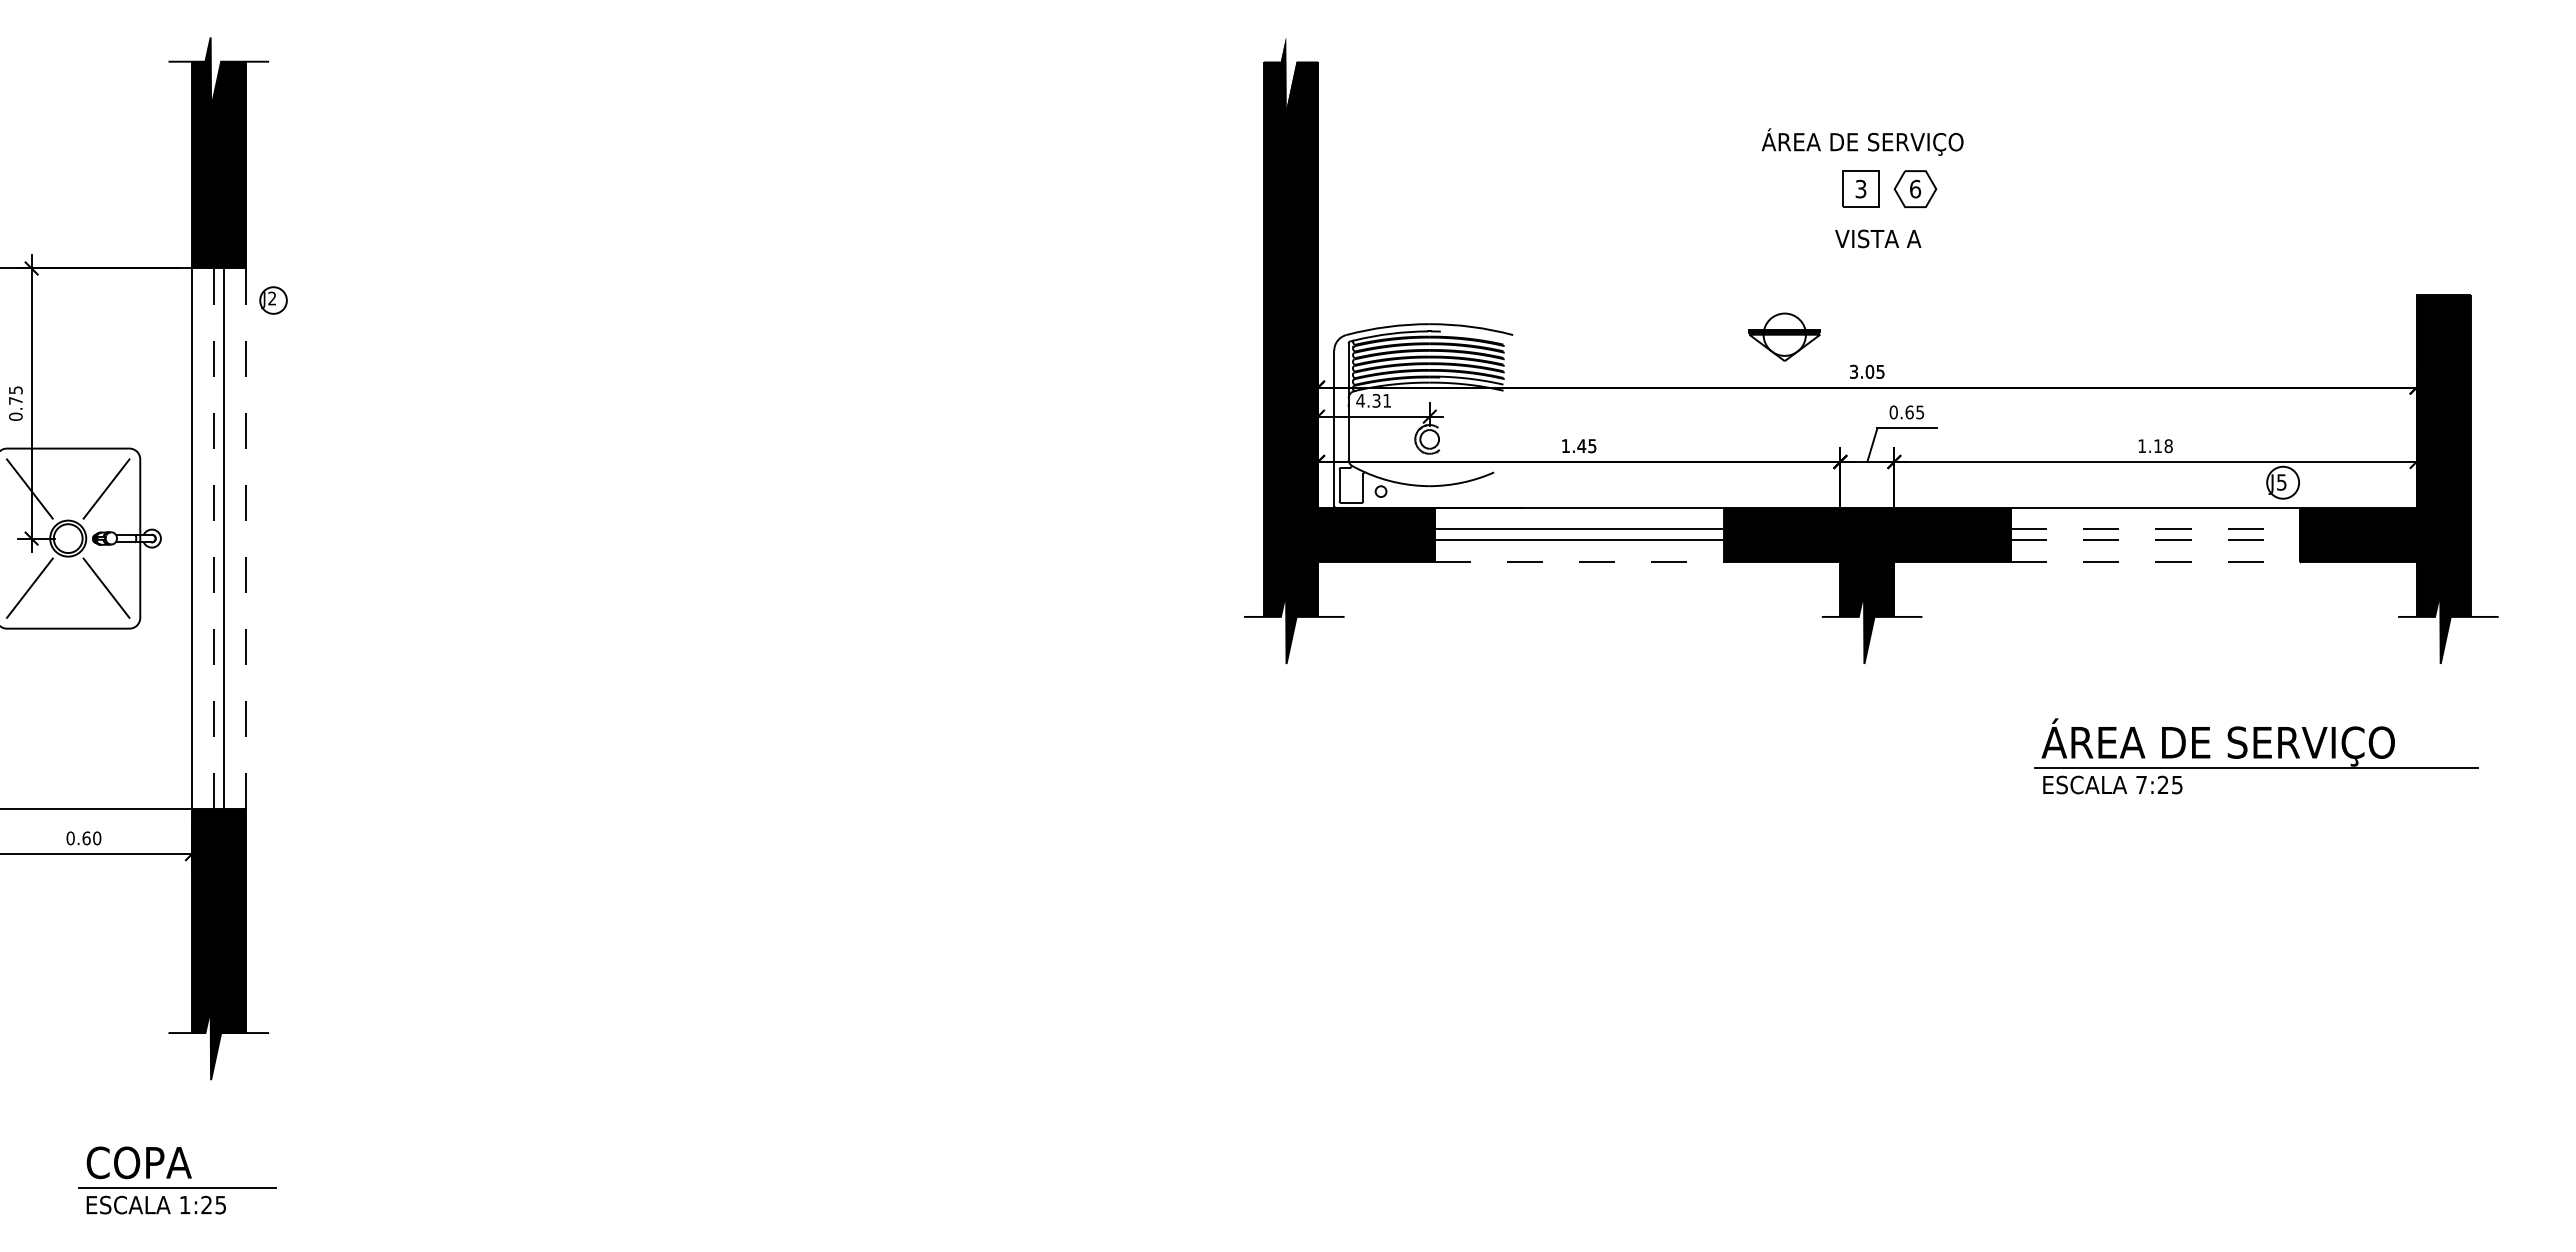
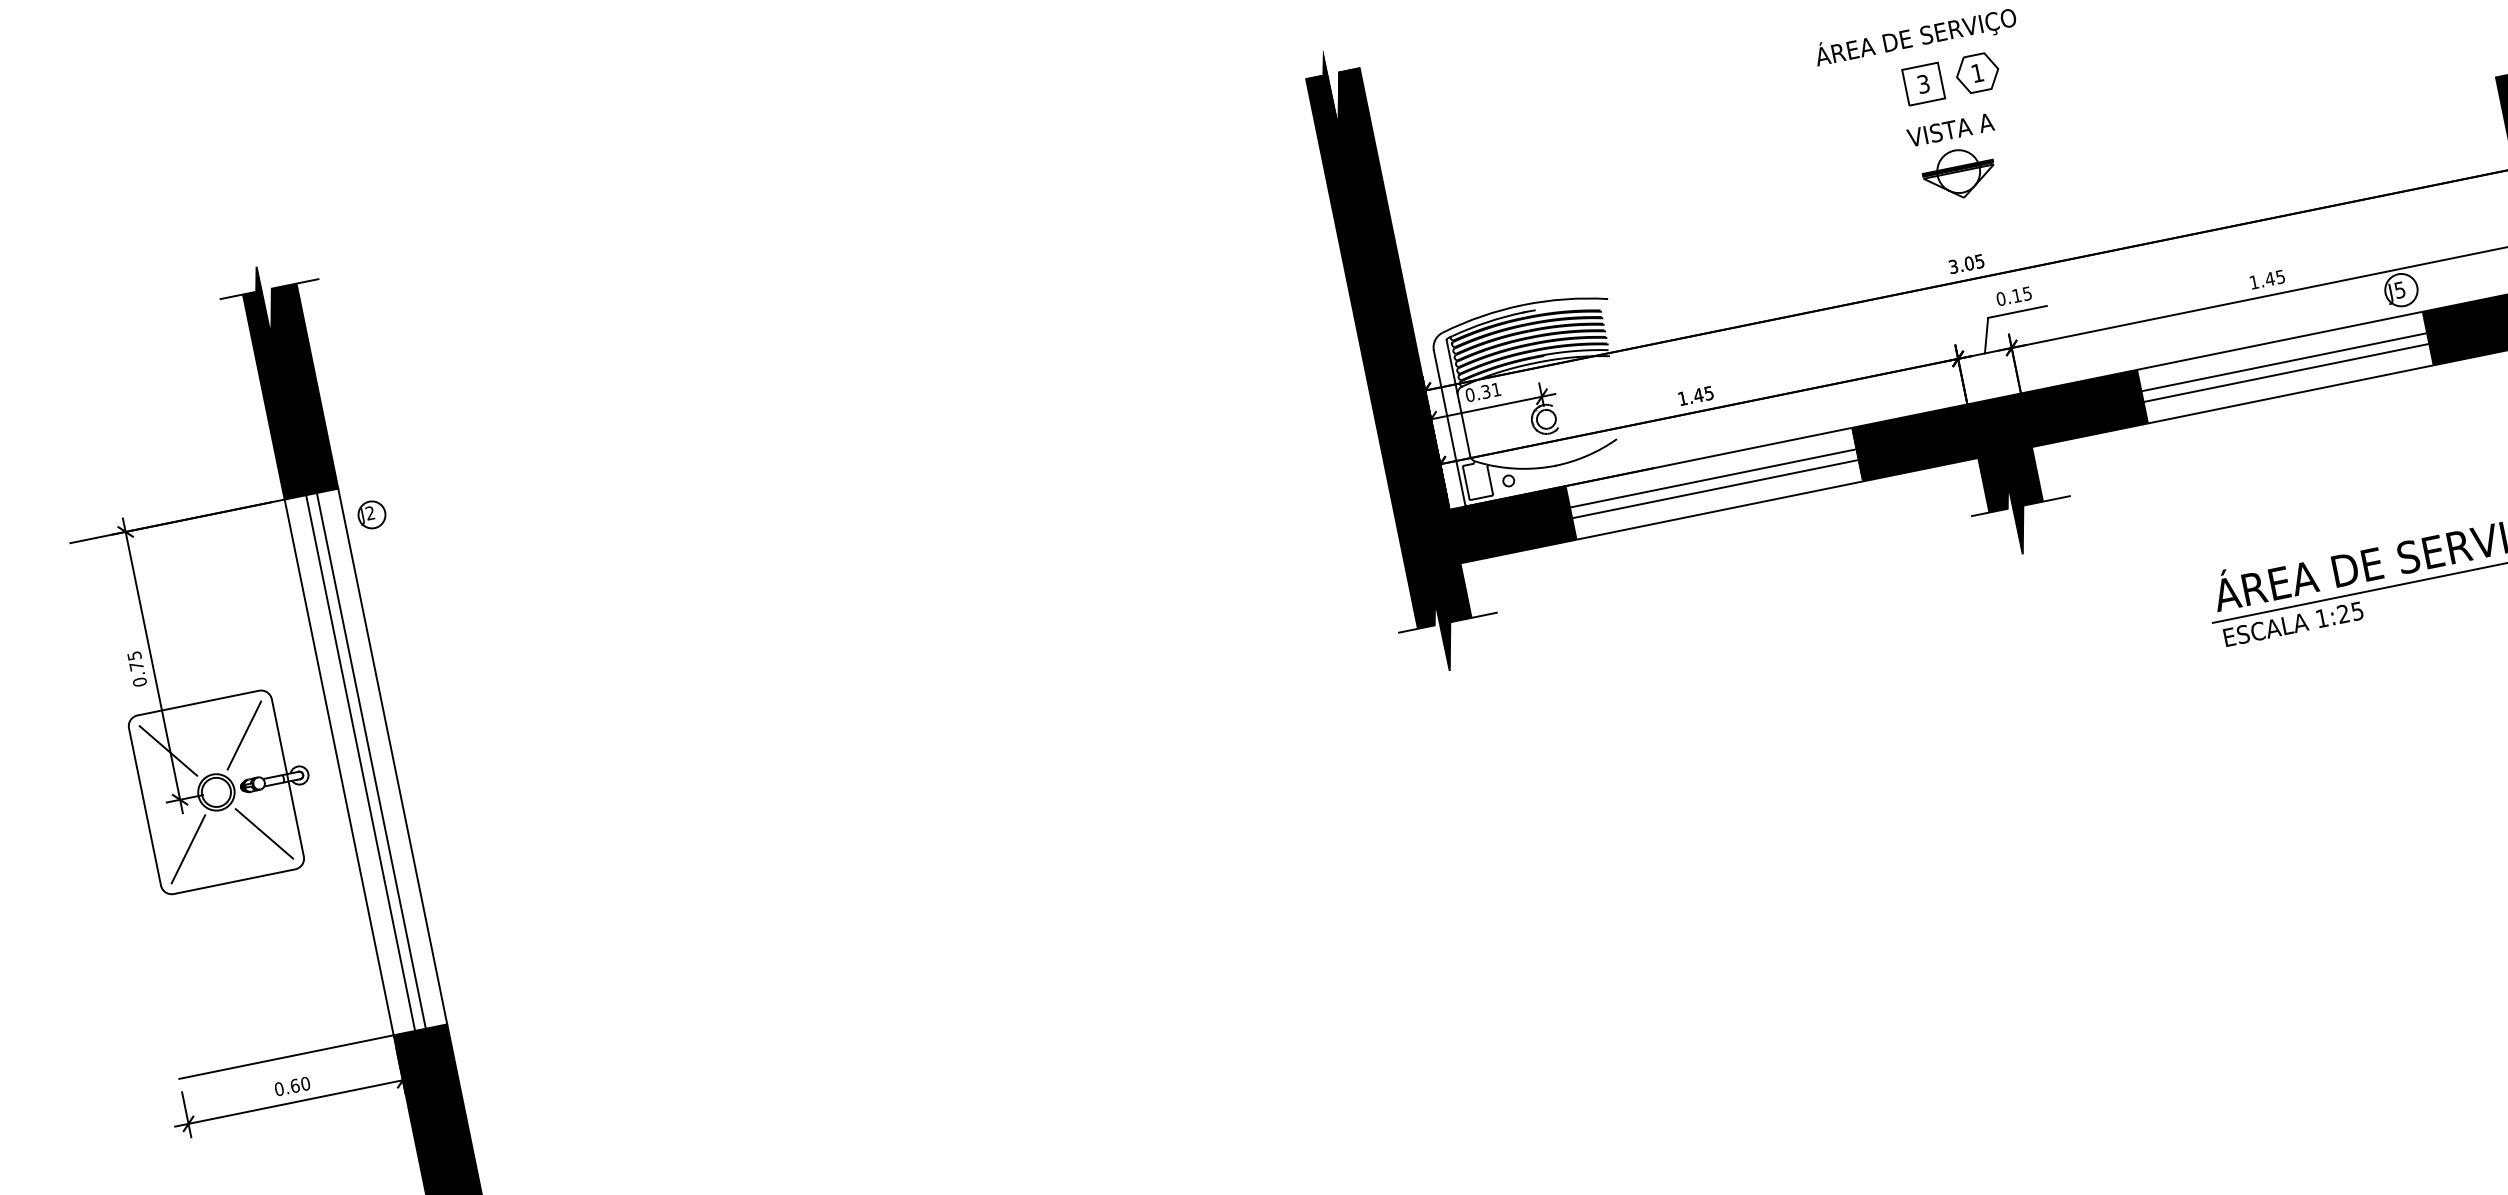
text: (1915, 188) -> (1977, 72), 6 -> 1
part: (1784, 336) -> (1958, 173), moved
text: (1360, 400) -> (1469, 394), 4.31 -> 0.31
text: (1909, 412) -> (2016, 295), 0.65 -> 0.15
text: (2162, 446) -> (2274, 278), 1.18 -> 1.45
line: (2155, 529) -> (2284, 362), dashed -> solid
line: (213, 539) -> (360, 763), dashed -> solid
line: (246, 539) -> (393, 757), dashed -> solid
line: (2155, 540) -> (2286, 373), dashed -> solid
line: (1579, 561) -> (1719, 510), dashed -> solid
line: (2155, 561) -> (2290, 393), dashed -> solid
text: (2141, 784) -> (2321, 617), 7:25 -> 1:25

